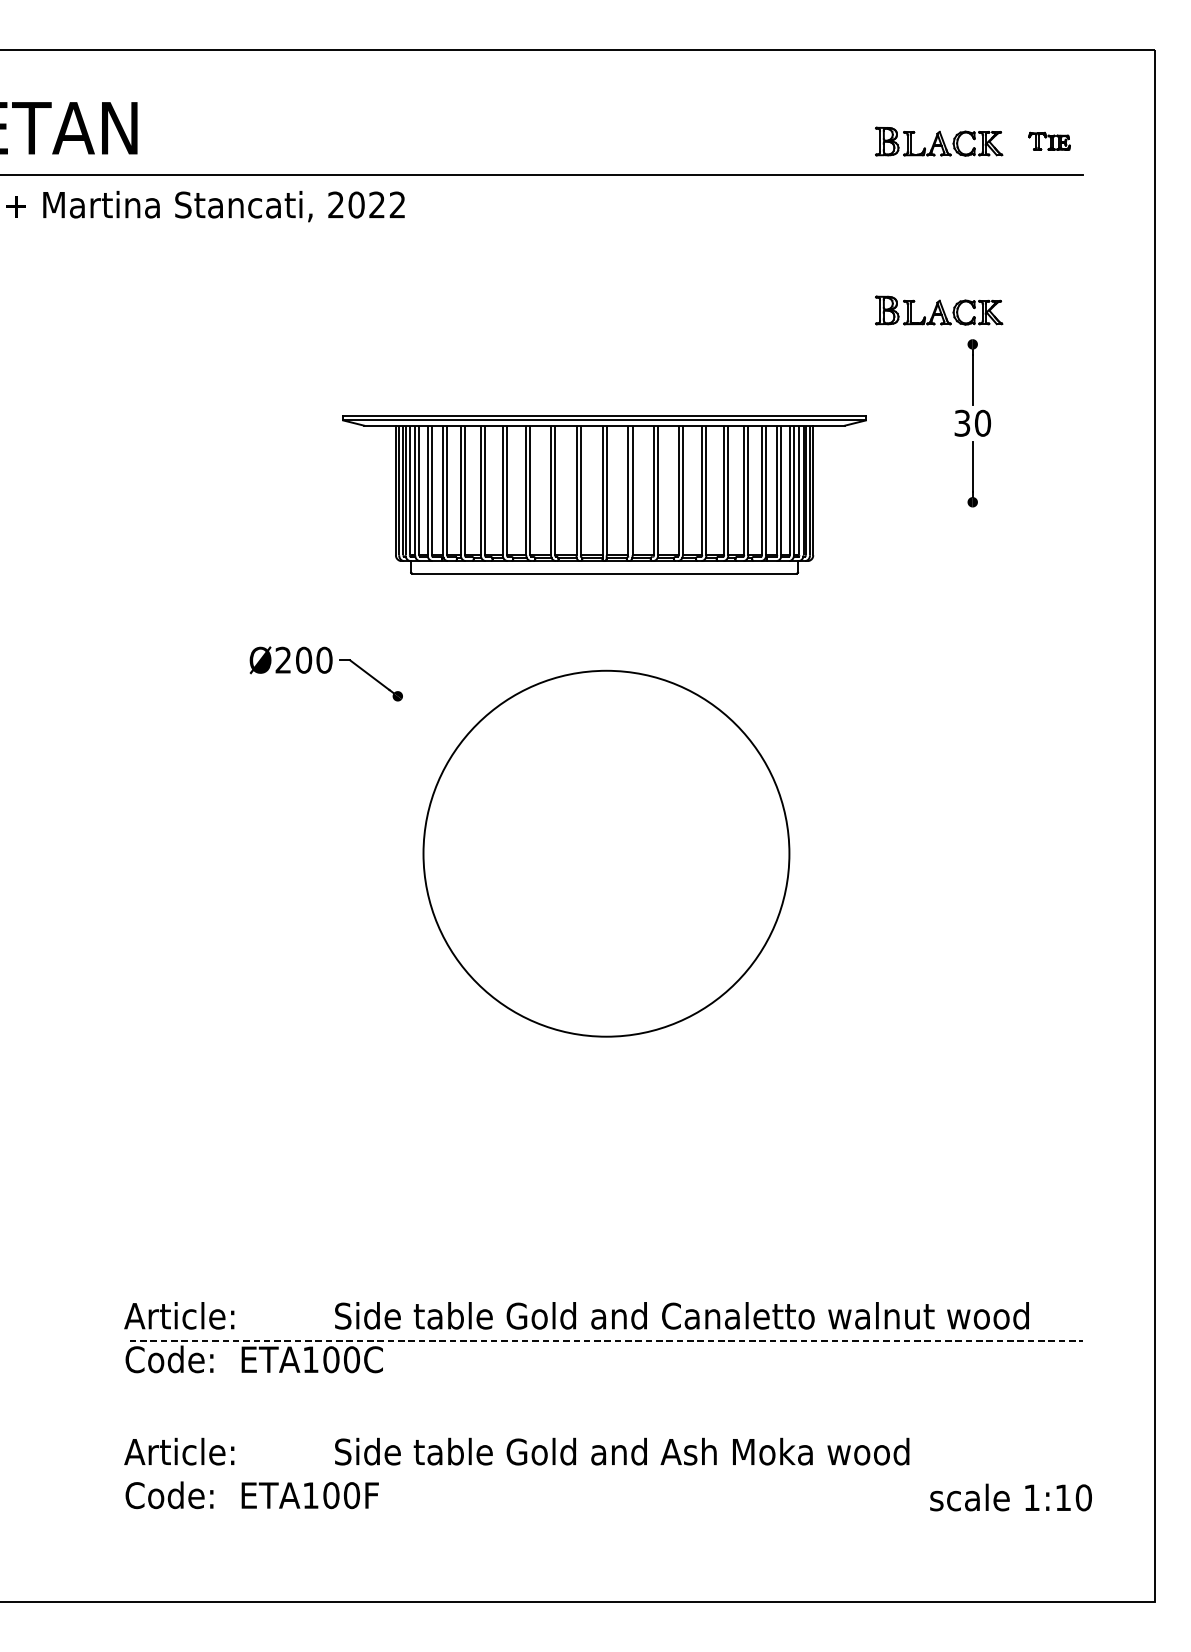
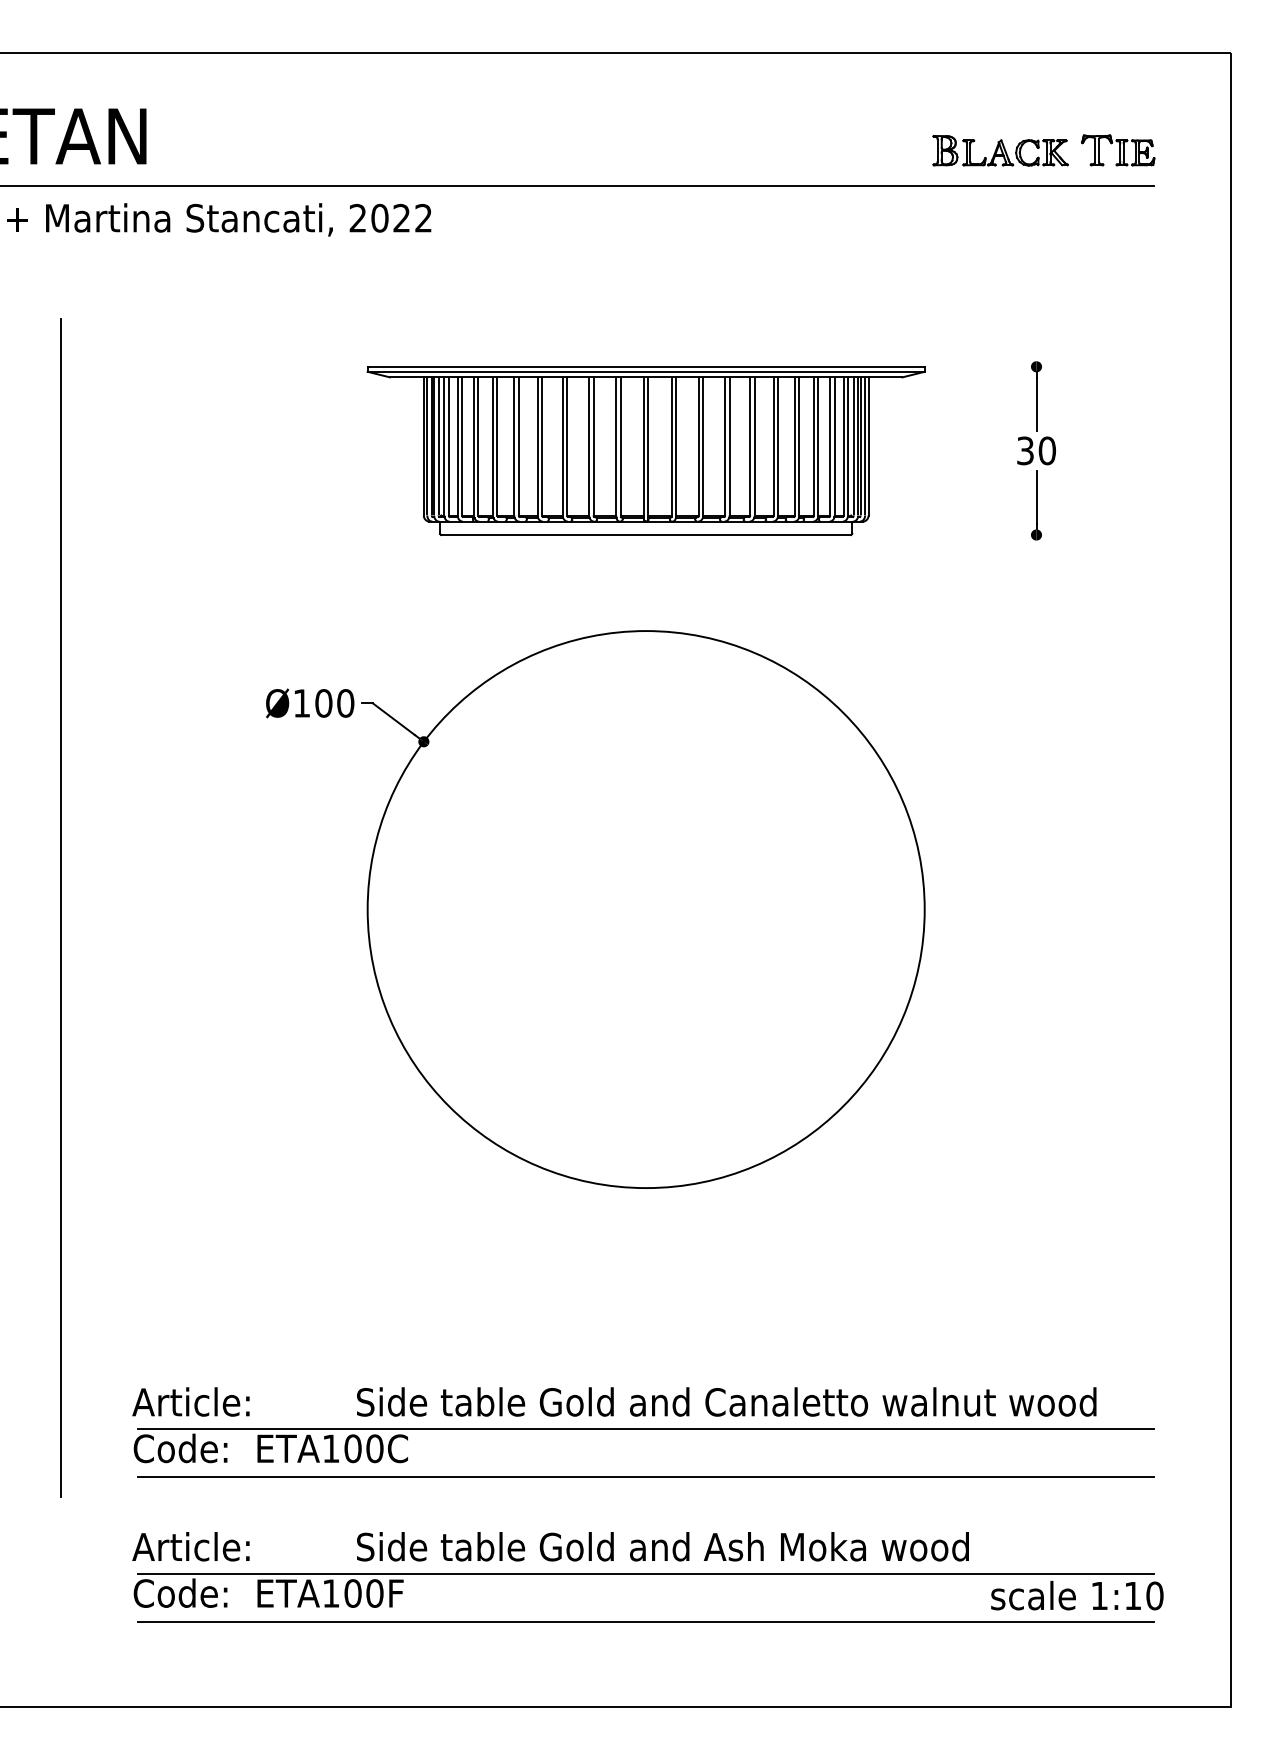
part: (1049, 141) -> (1118, 150), size x1.67
part: (938, 310) -> (1000, 330), removed
part: (603, 495) -> (645, 451), moved
text: (283, 660) -> (301, 703), Ø200 -> Ø100
line: (57, 851) -> (61, 907), added
circle: (605, 853) -> (645, 909), size x1.43
line: (606, 1340) -> (646, 1428), dashed -> solid
line: (606, 1386) -> (646, 1477), added
line: (606, 1476) -> (646, 1573), added
line: (606, 1521) -> (646, 1621), added

